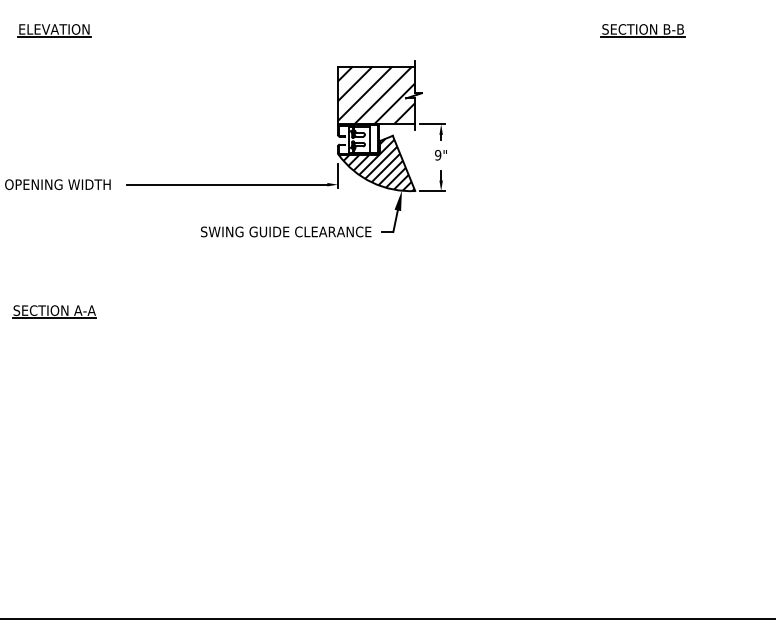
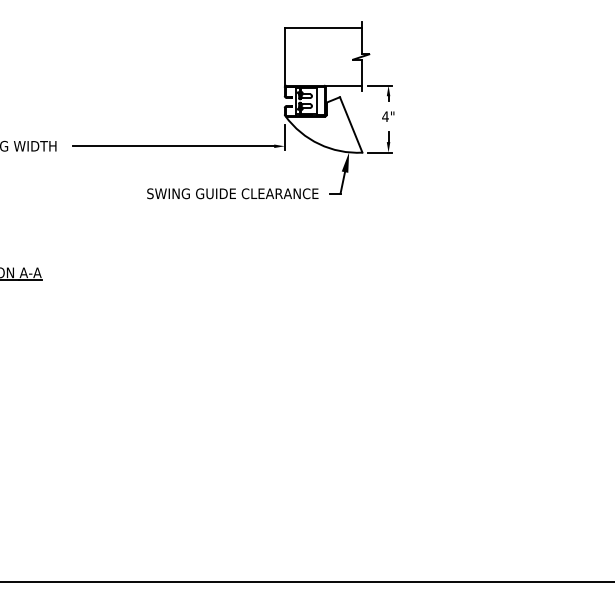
hatch: (375, 95) -> (322, 56), removed
text: (437, 154) -> (384, 115), 9" -> 4"
hatch: (376, 164) -> (323, 126), removed

